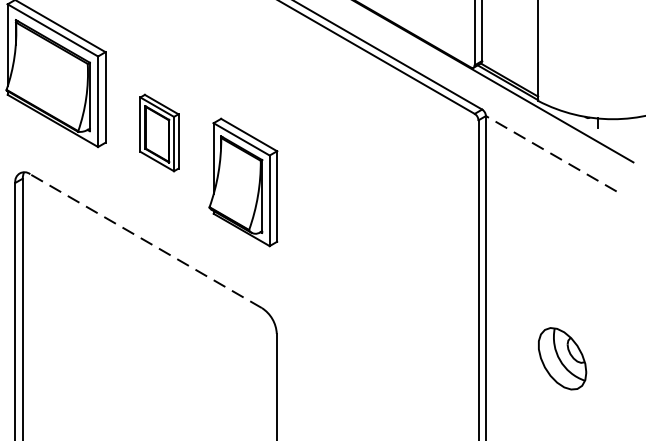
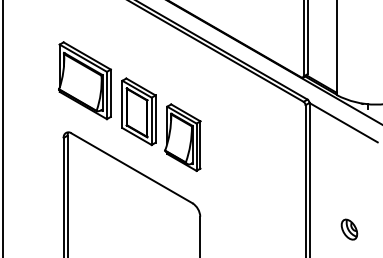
part: (158, 132) -> (138, 111), size x1.67
line: (551, 153) -> (343, 122), dashed -> solid
line: (146, 241) -> (132, 168), dashed -> solid
part: (562, 358) -> (349, 229), size x0.62

